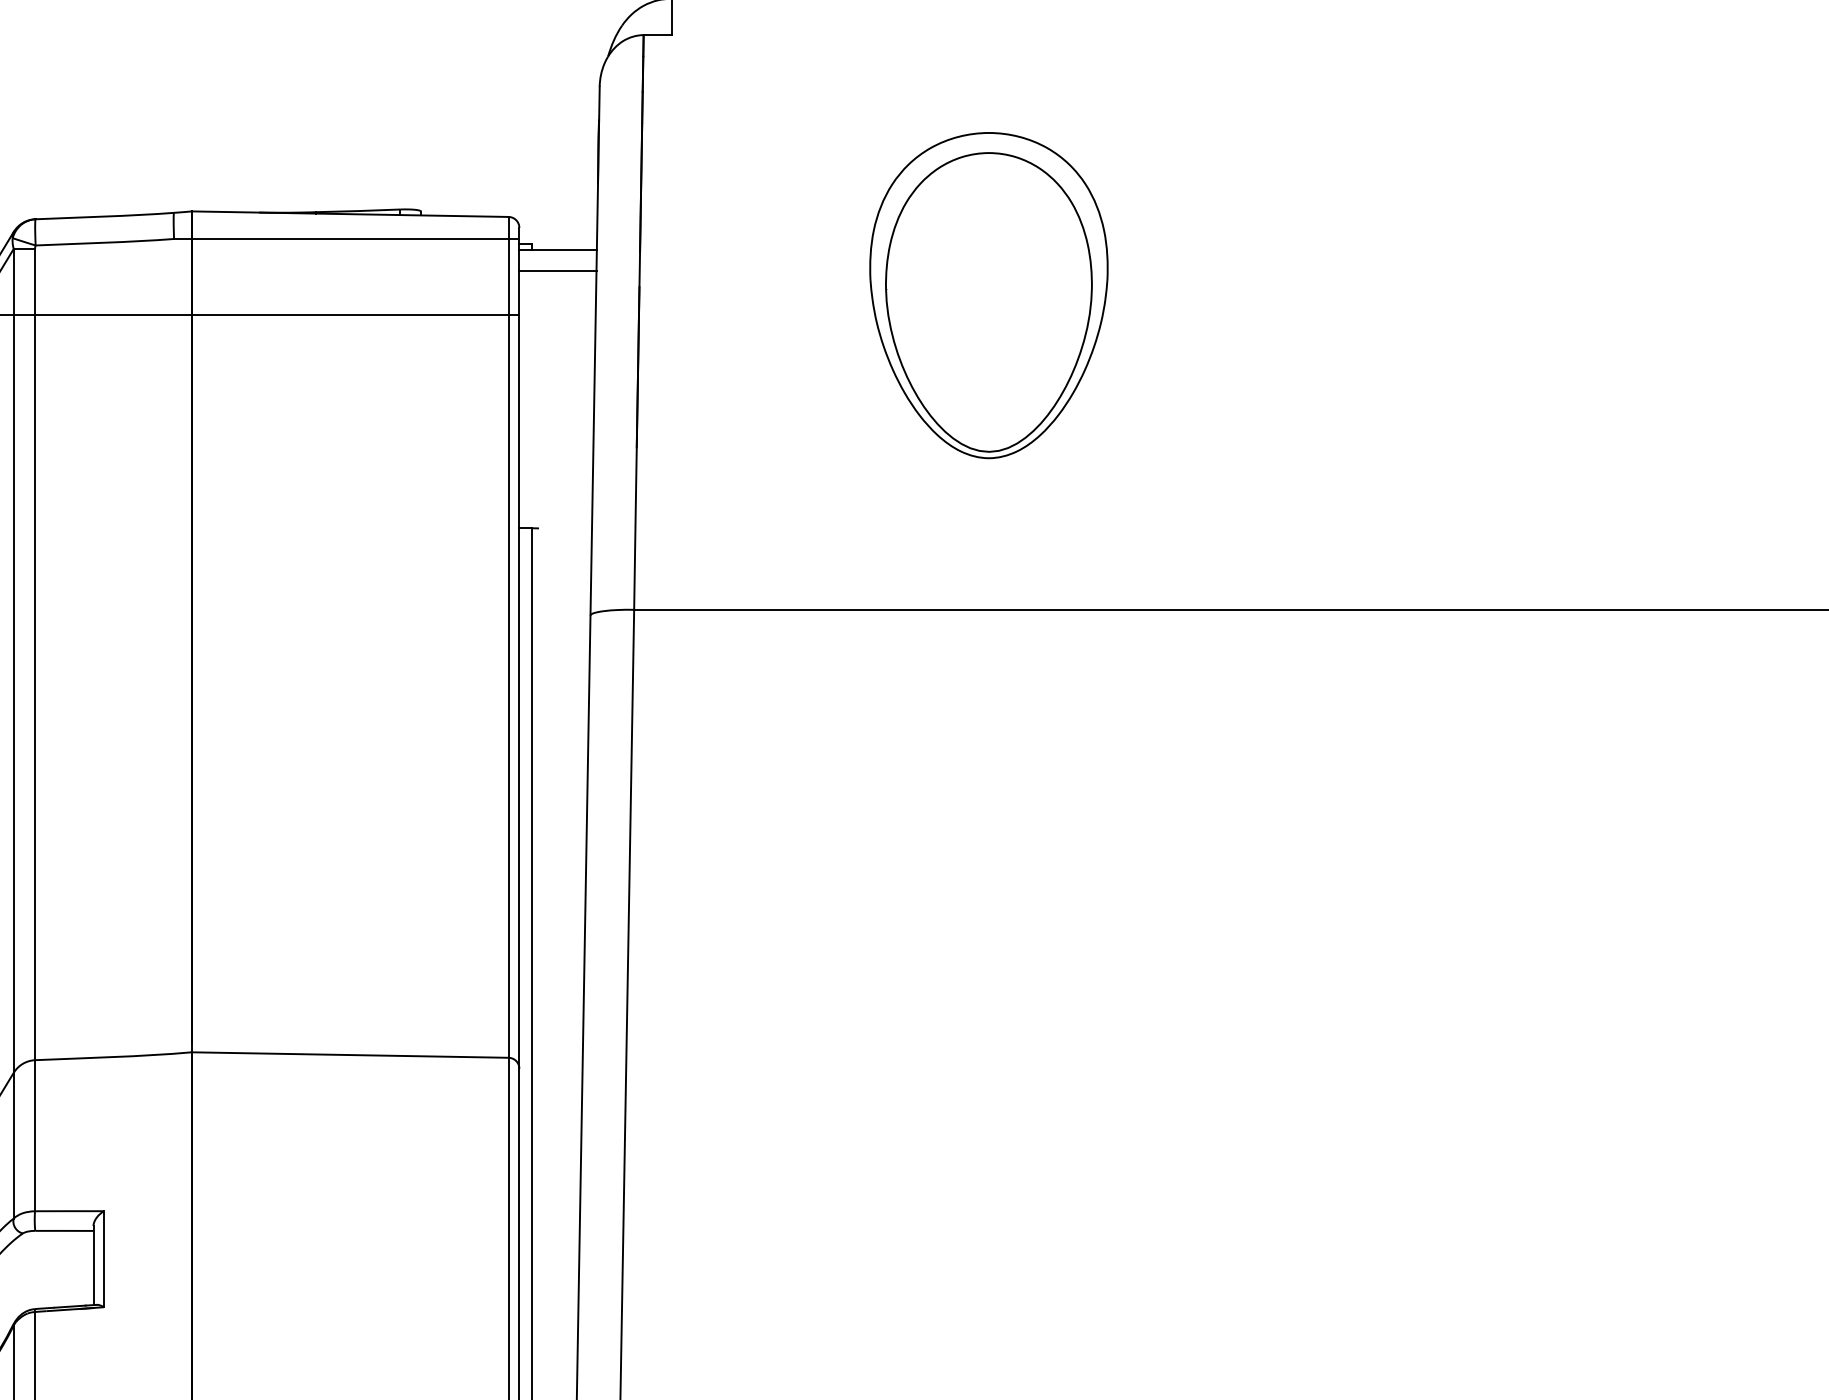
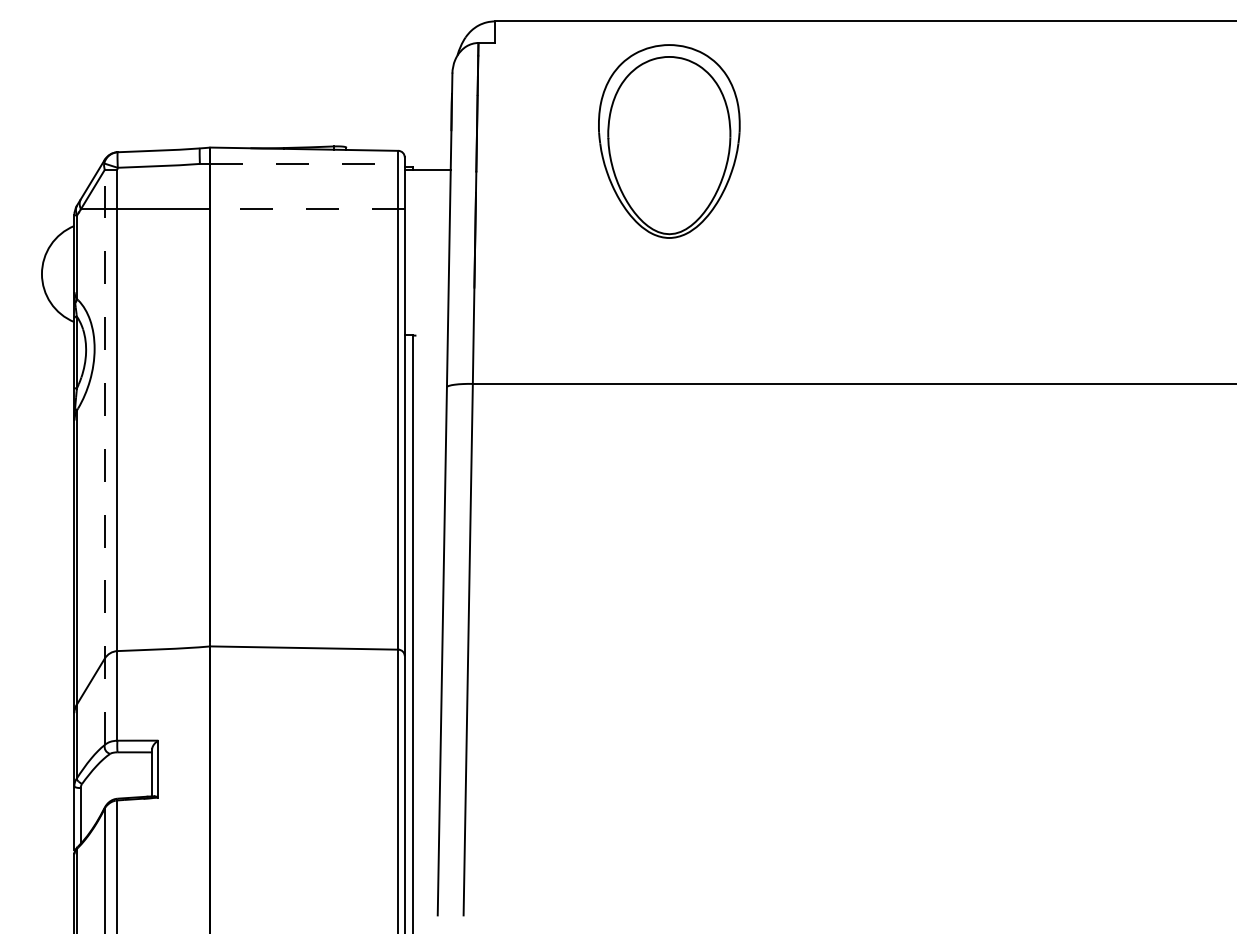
line: (357, 238) -> (308, 163), solid -> dashed
line: (557, 270) -> (427, 182), removed
part: (989, 295) -> (669, 141), moved
line: (355, 315) -> (307, 209), solid -> dashed
line: (13, 733) -> (104, 457), solid -> dashed

